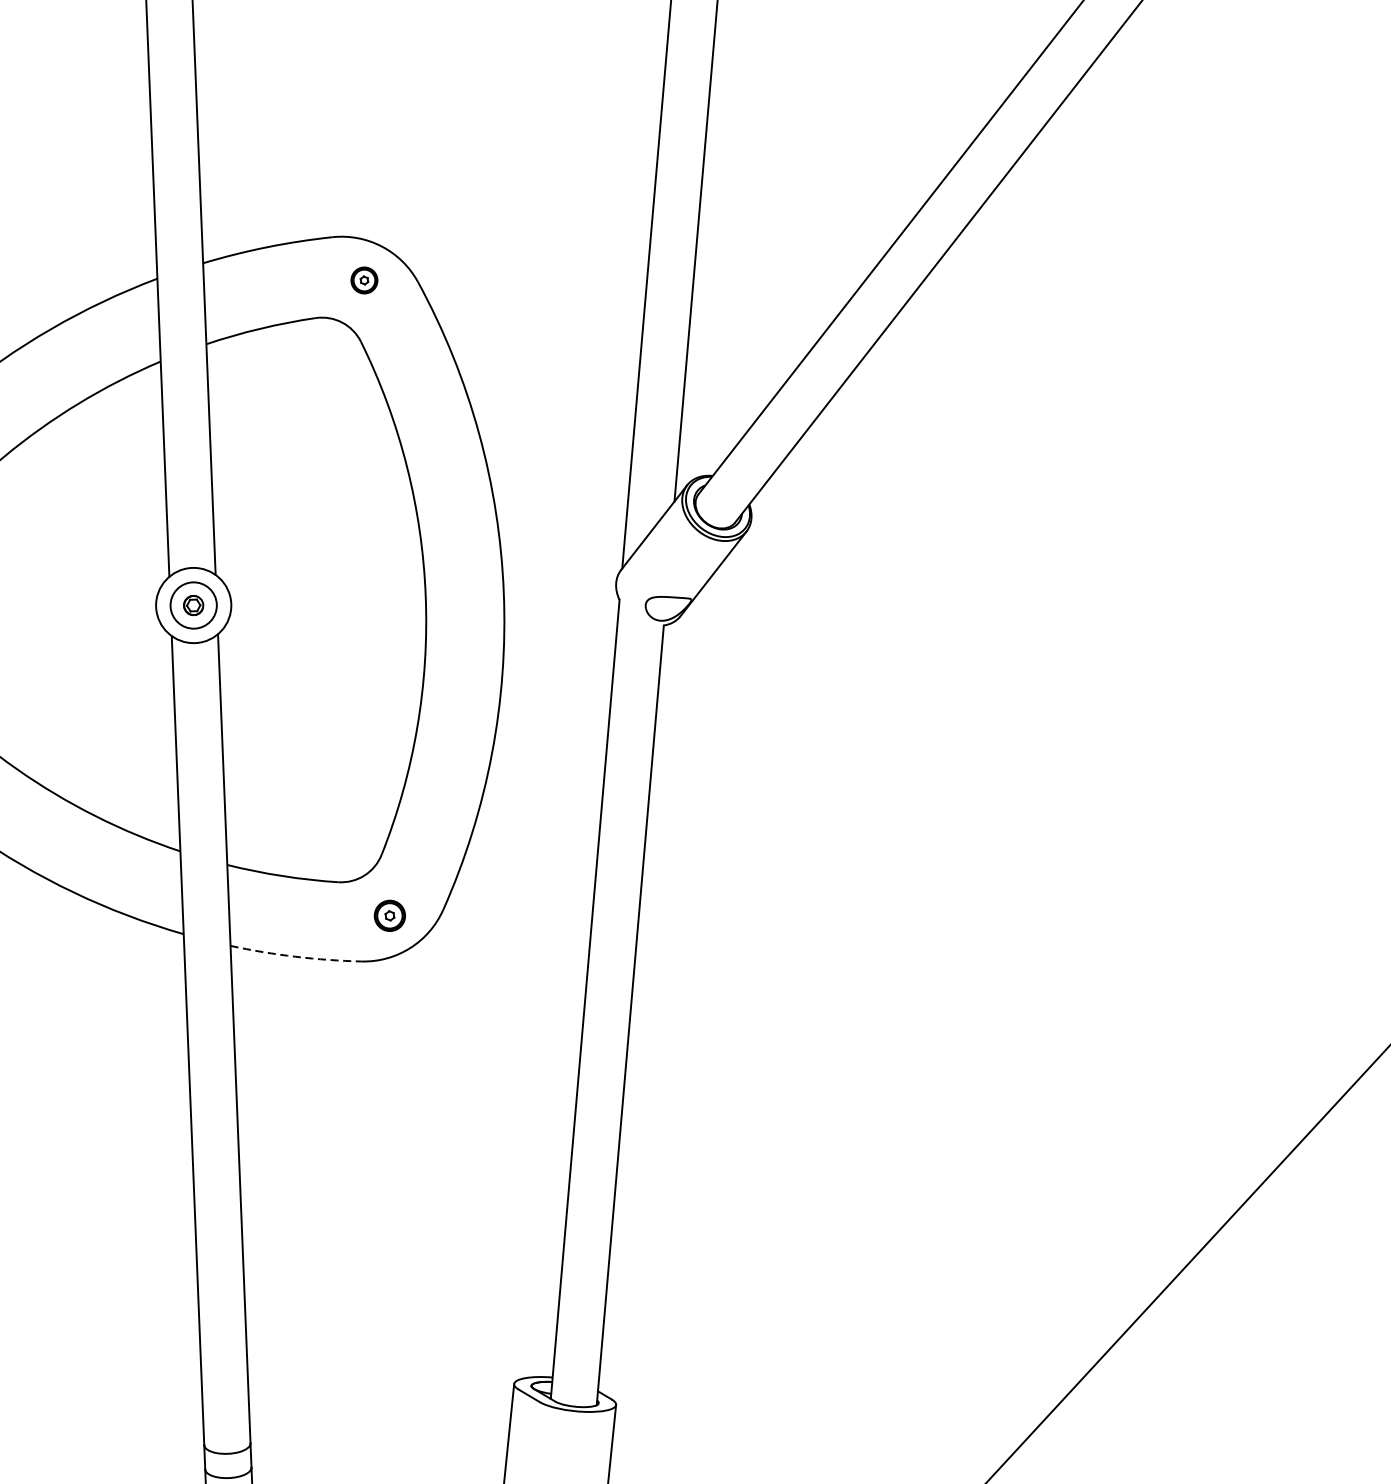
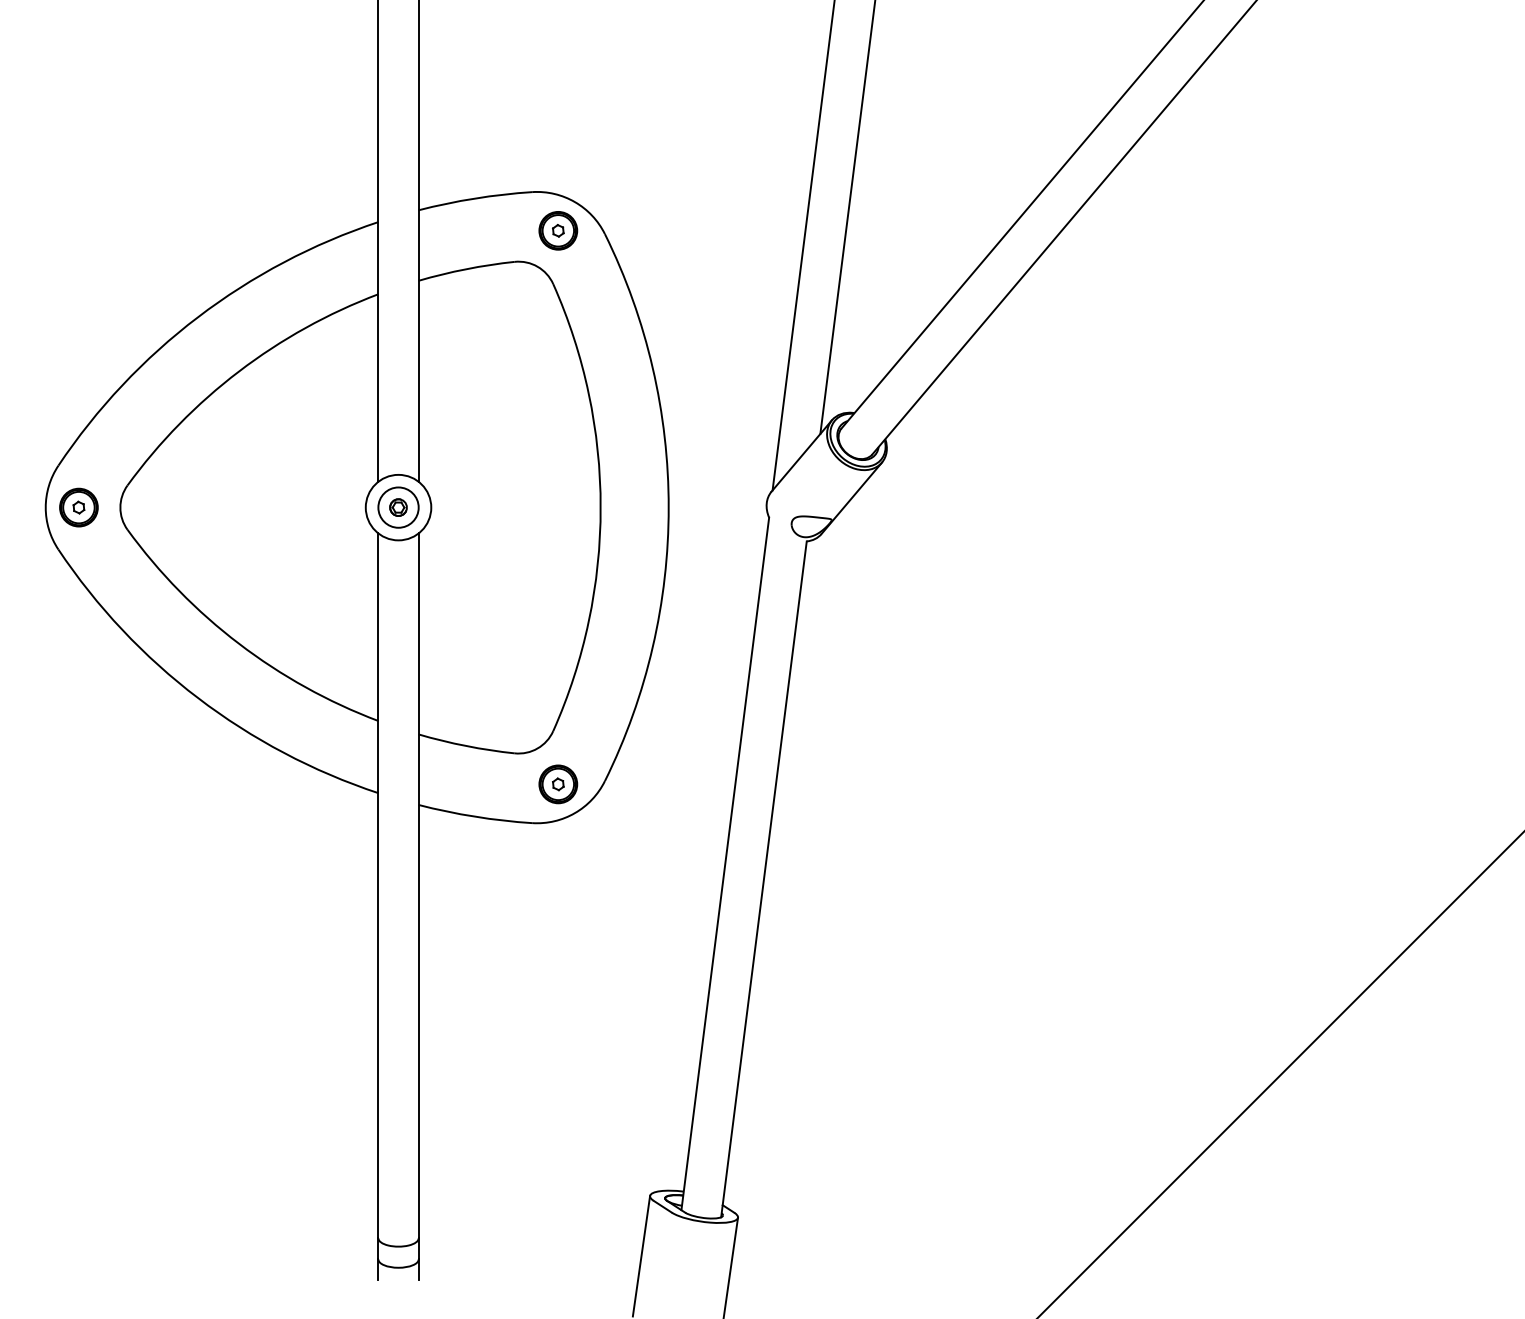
part: (364, 280) -> (558, 230), size x1.67
part: (390, 915) -> (558, 784), size x1.43
arc: (296, 956) -> (475, 816), dashed -> solid

